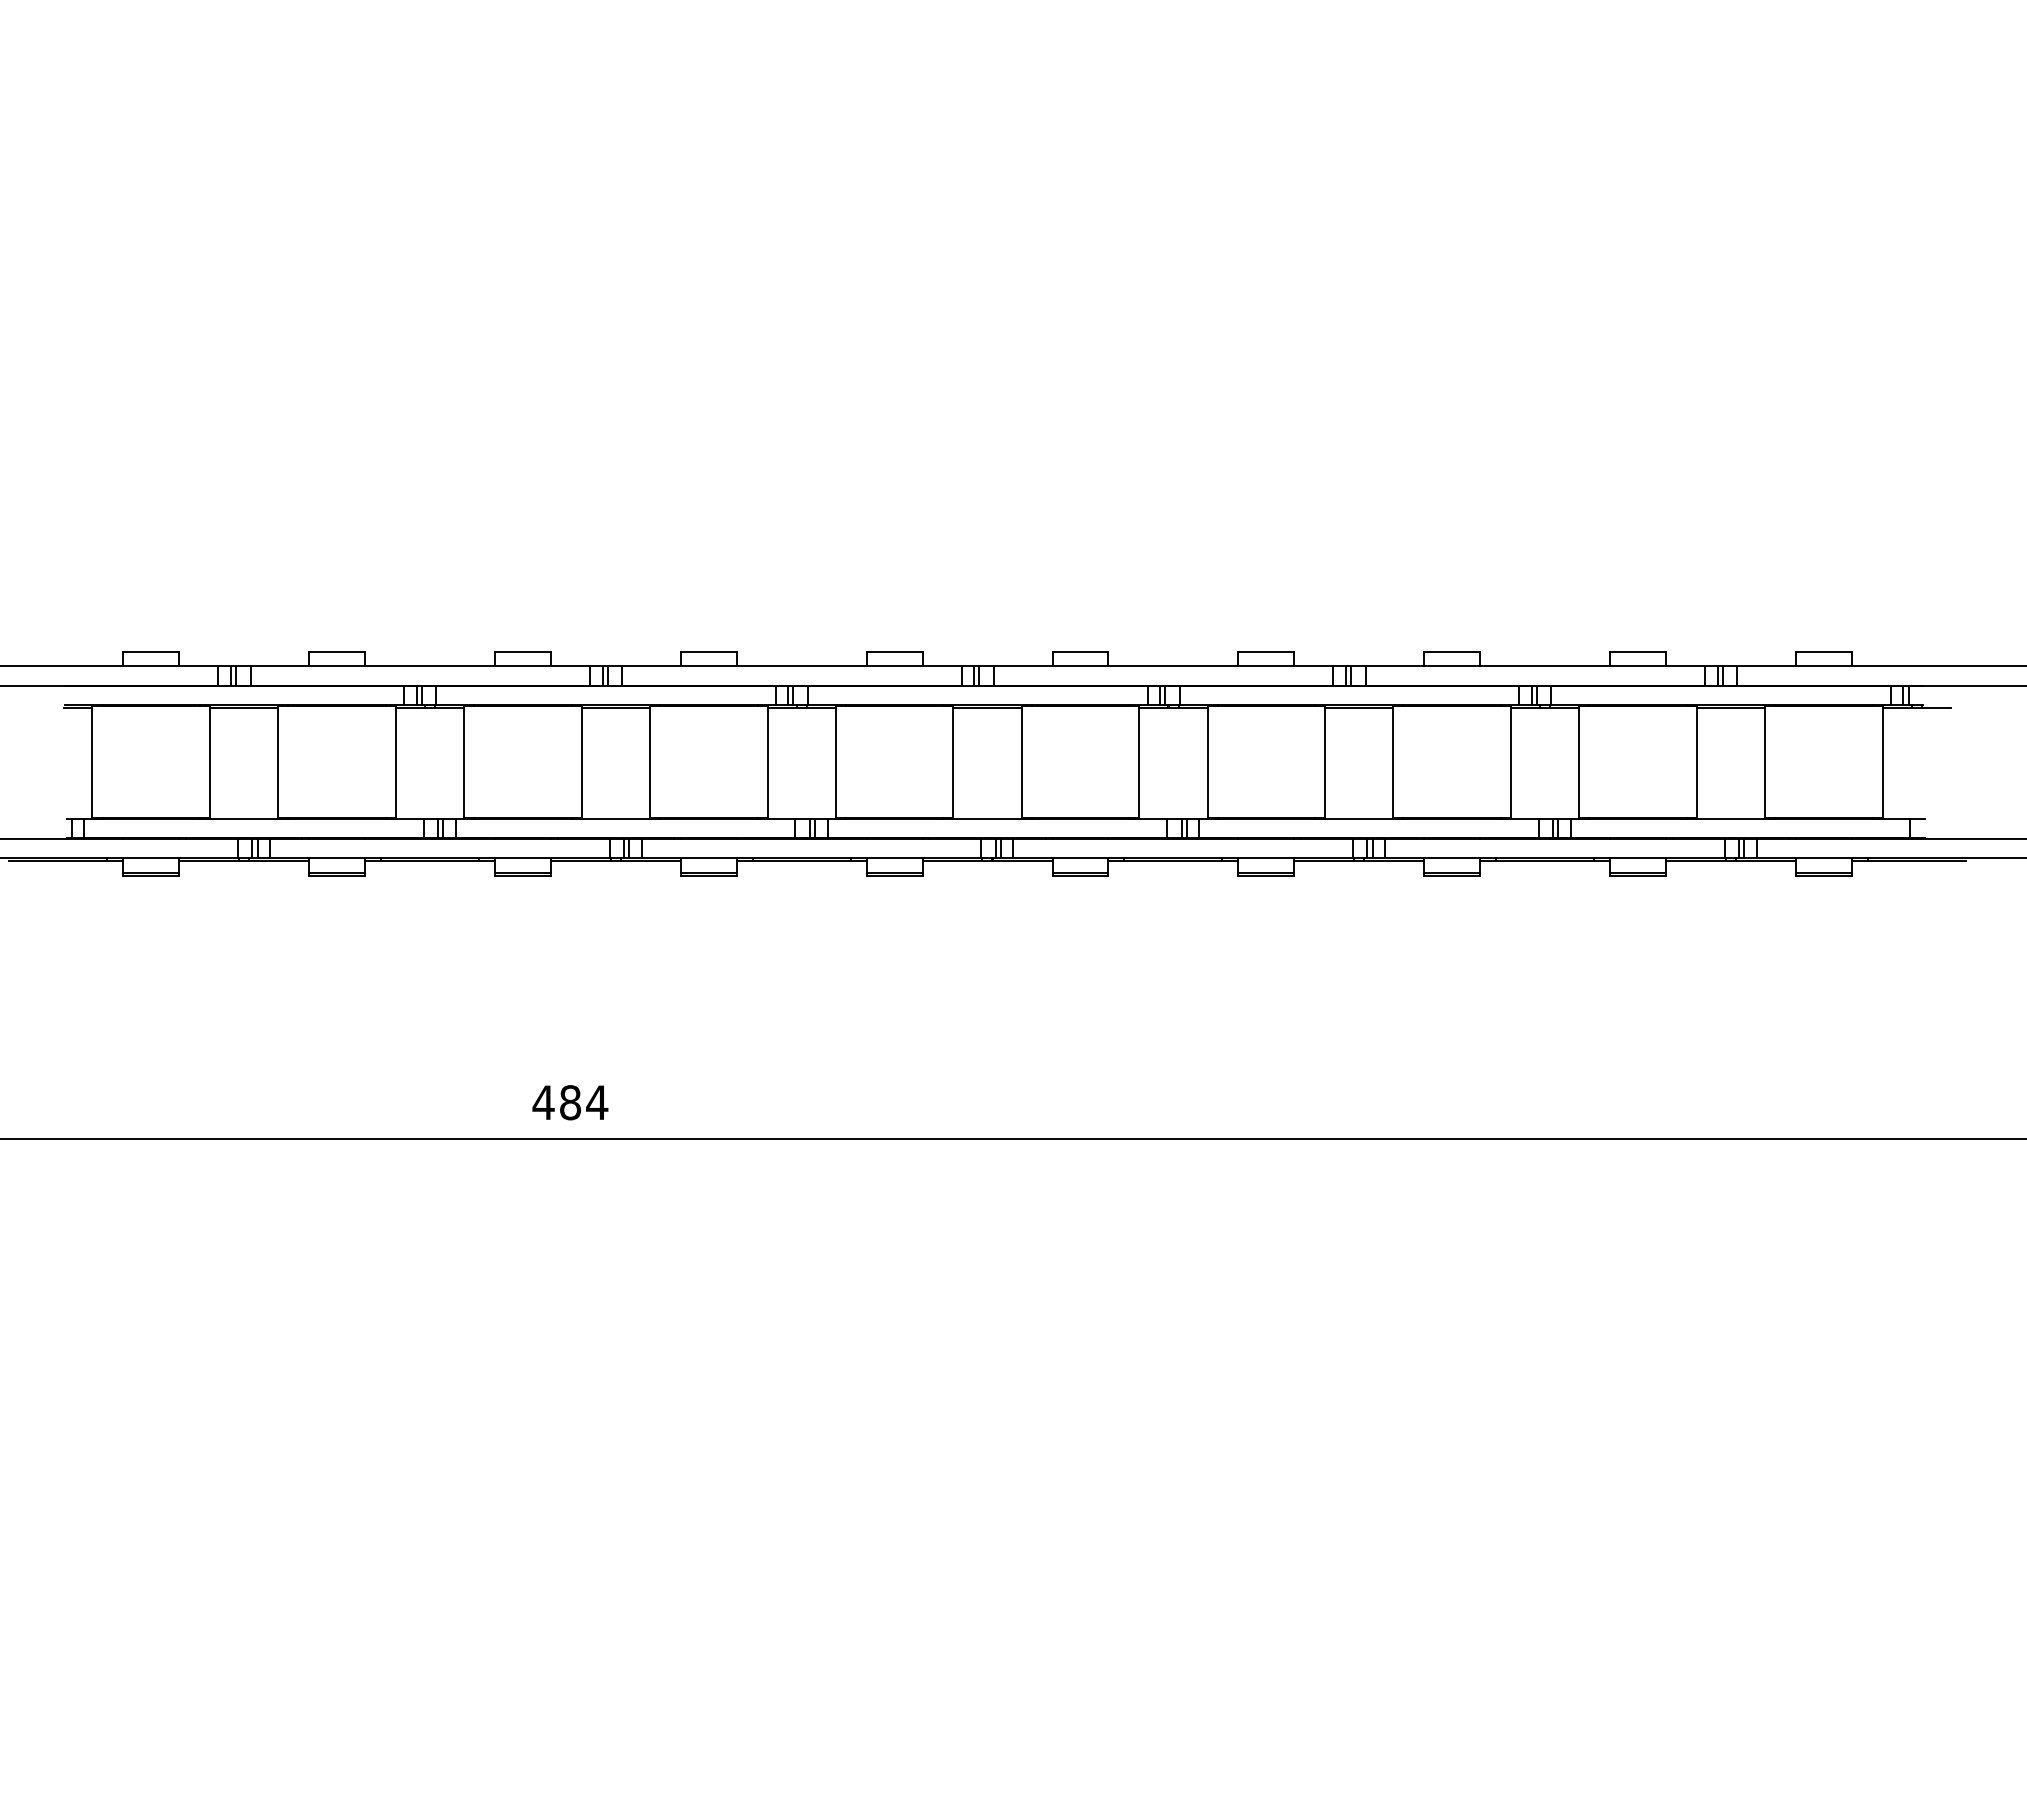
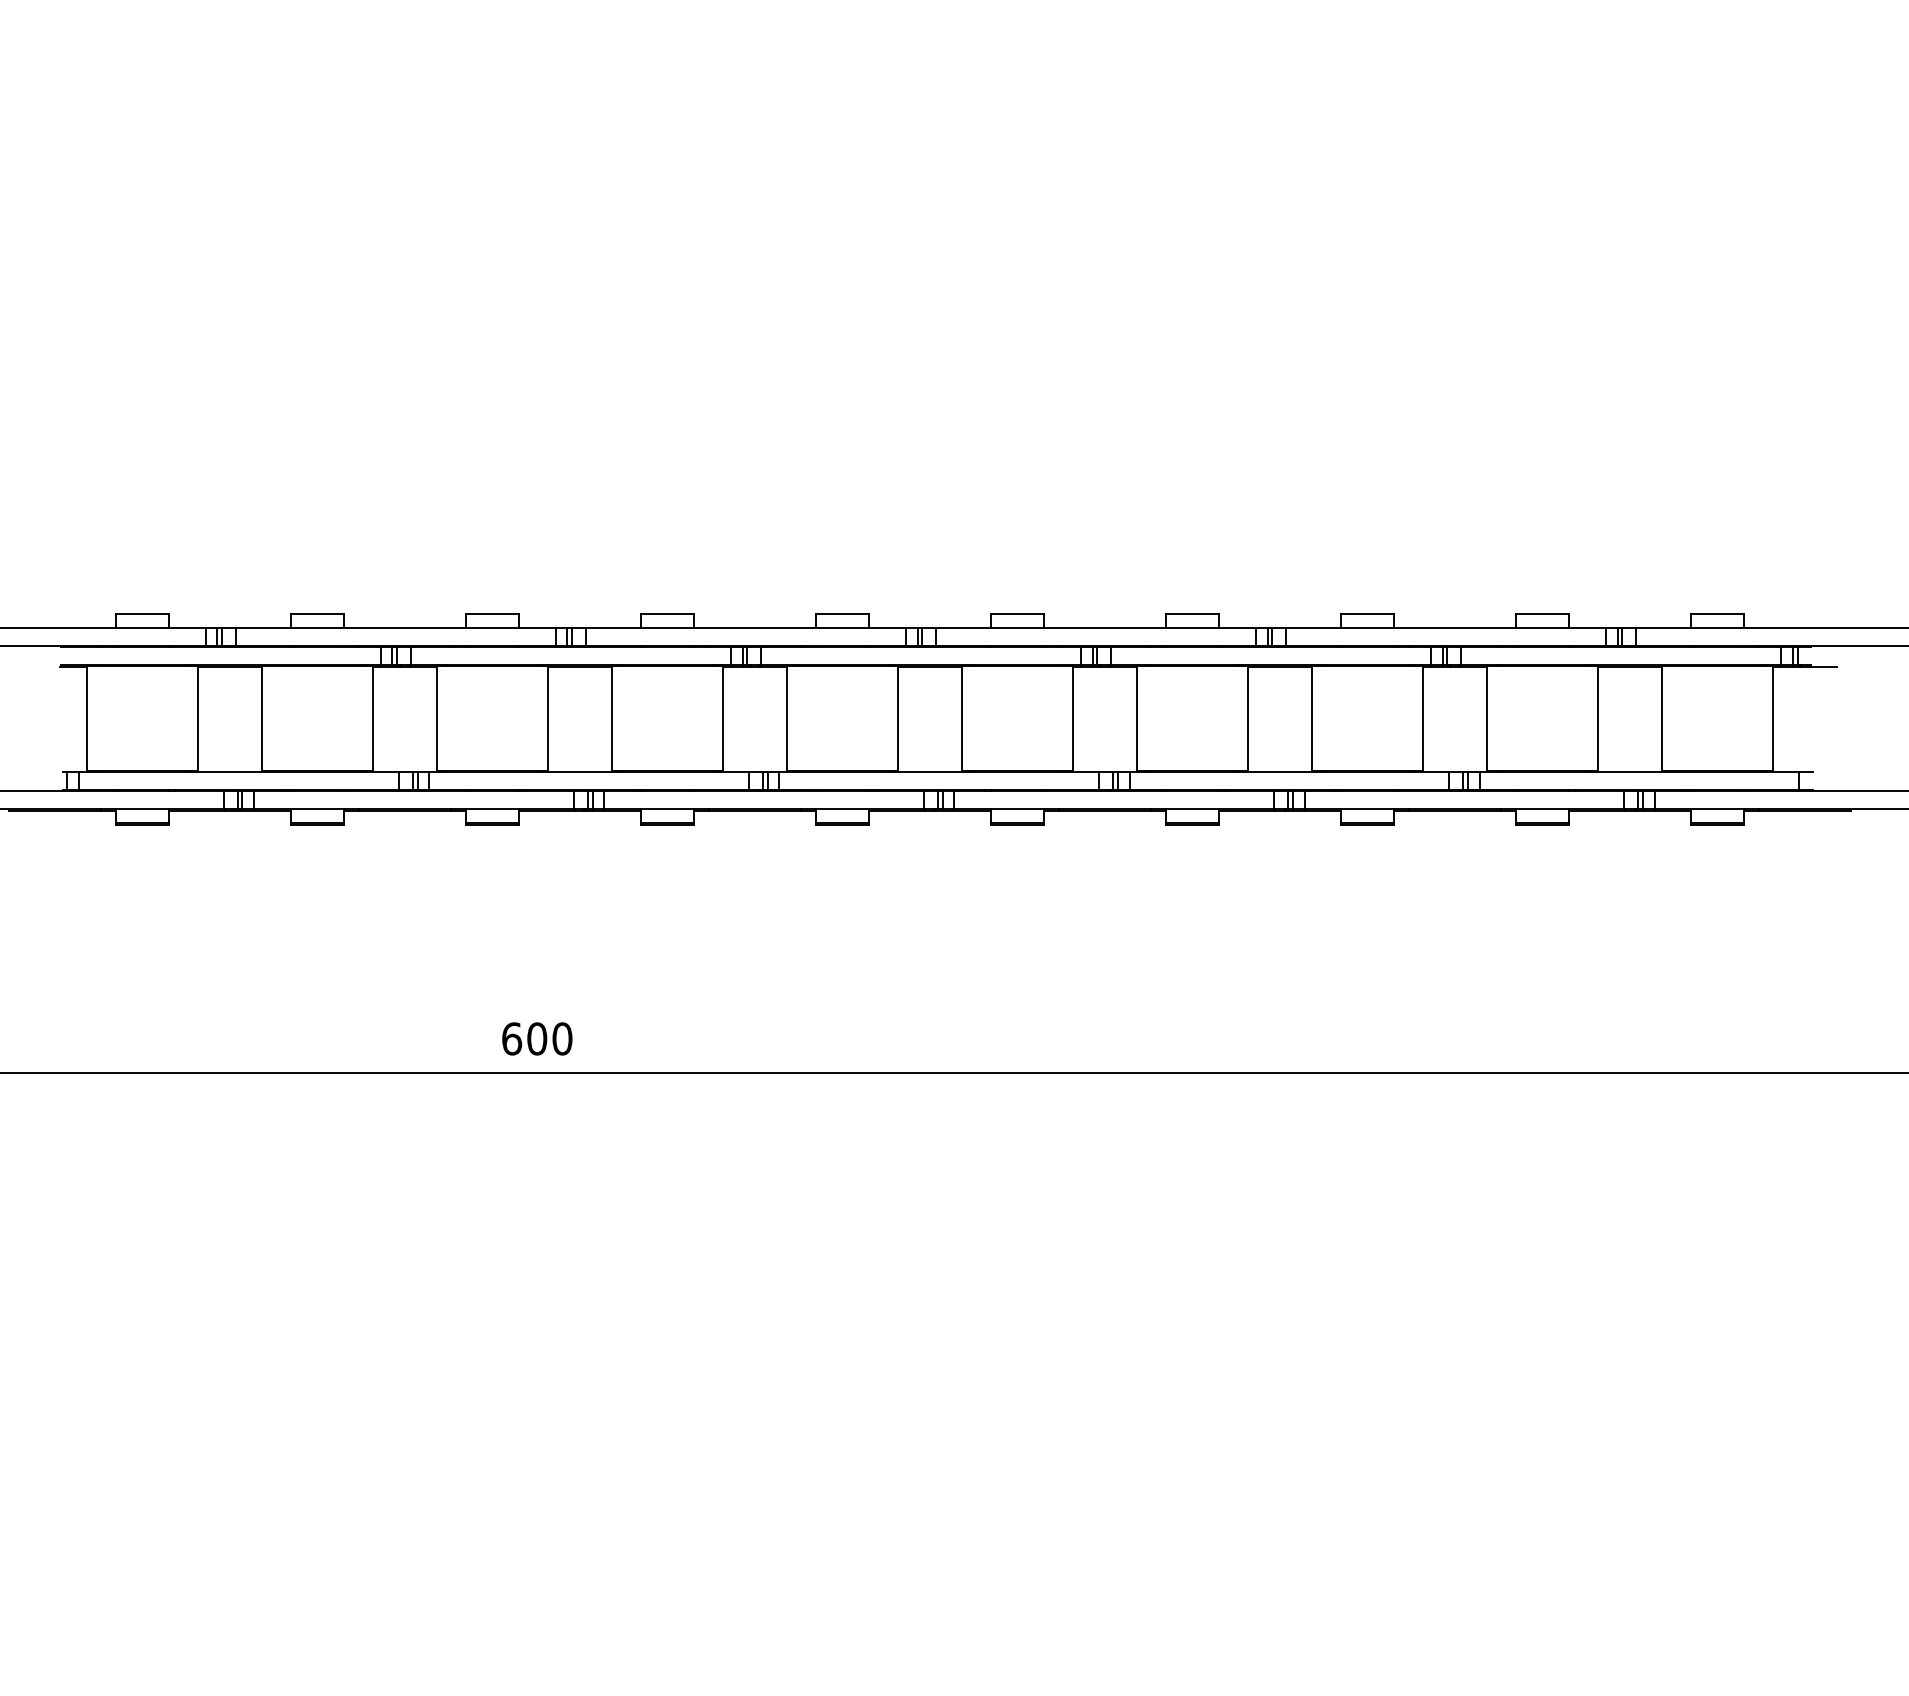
text: (570, 1102) -> (537, 1038), 484 -> 600

